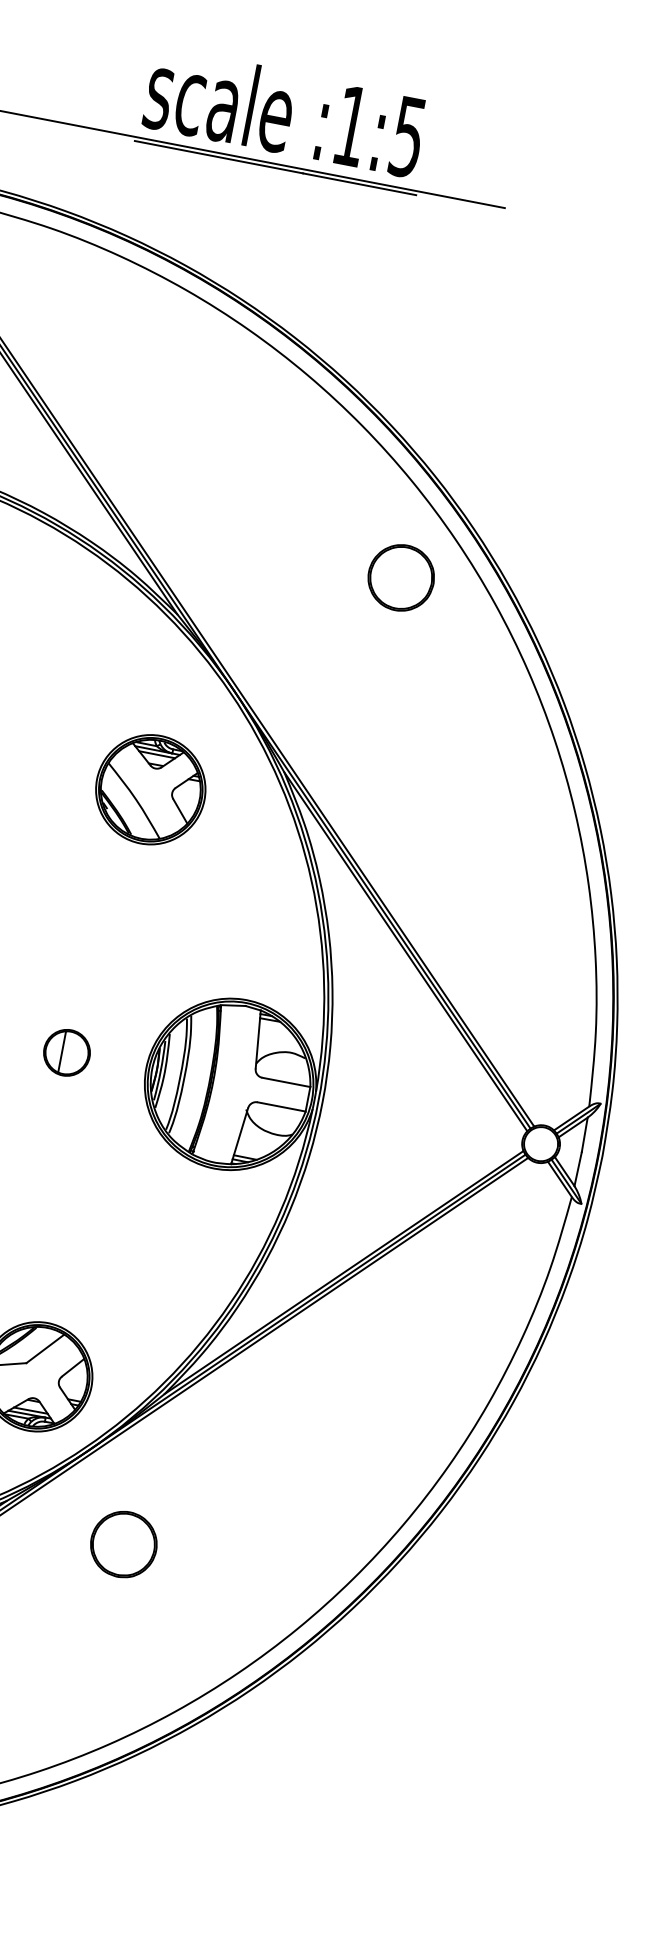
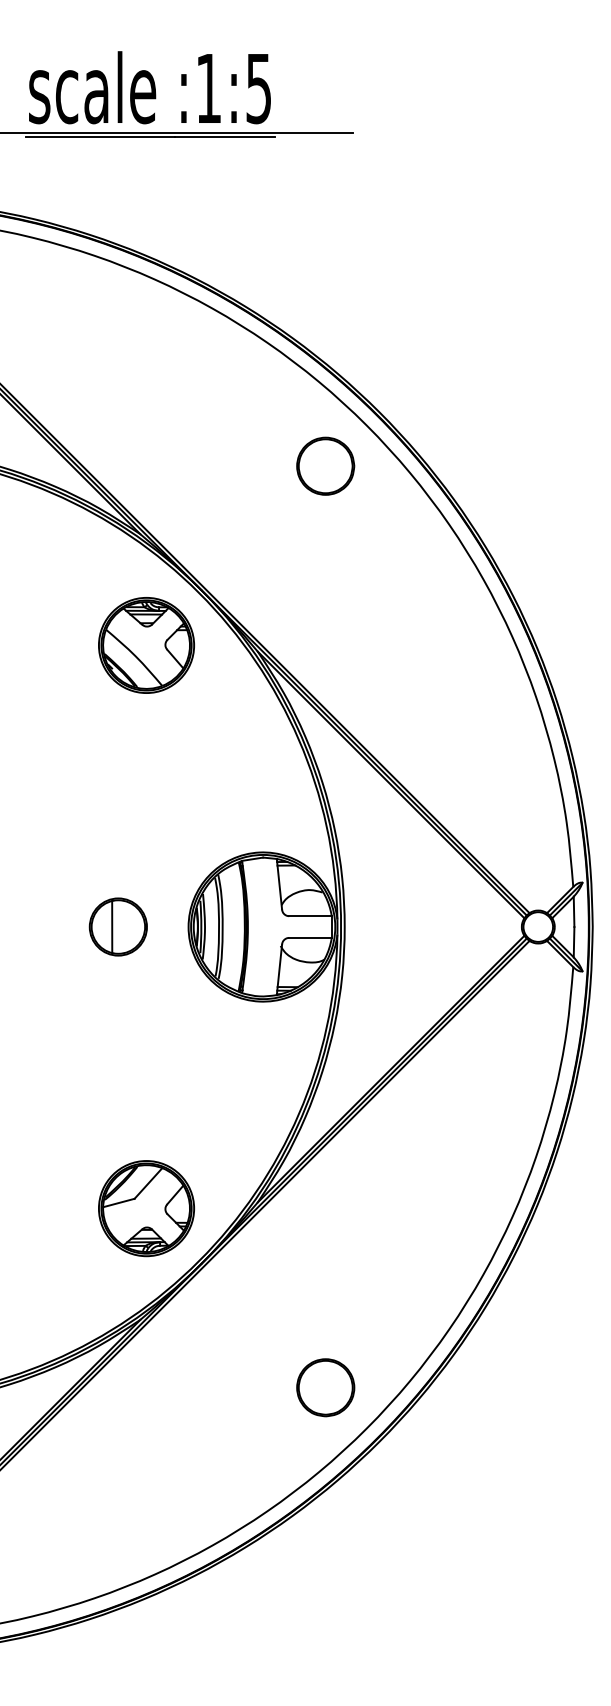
part: (150, 789) -> (146, 645), moved
part: (66, 1052) -> (117, 926), size x1.43
part: (123, 1544) -> (325, 1387), moved

